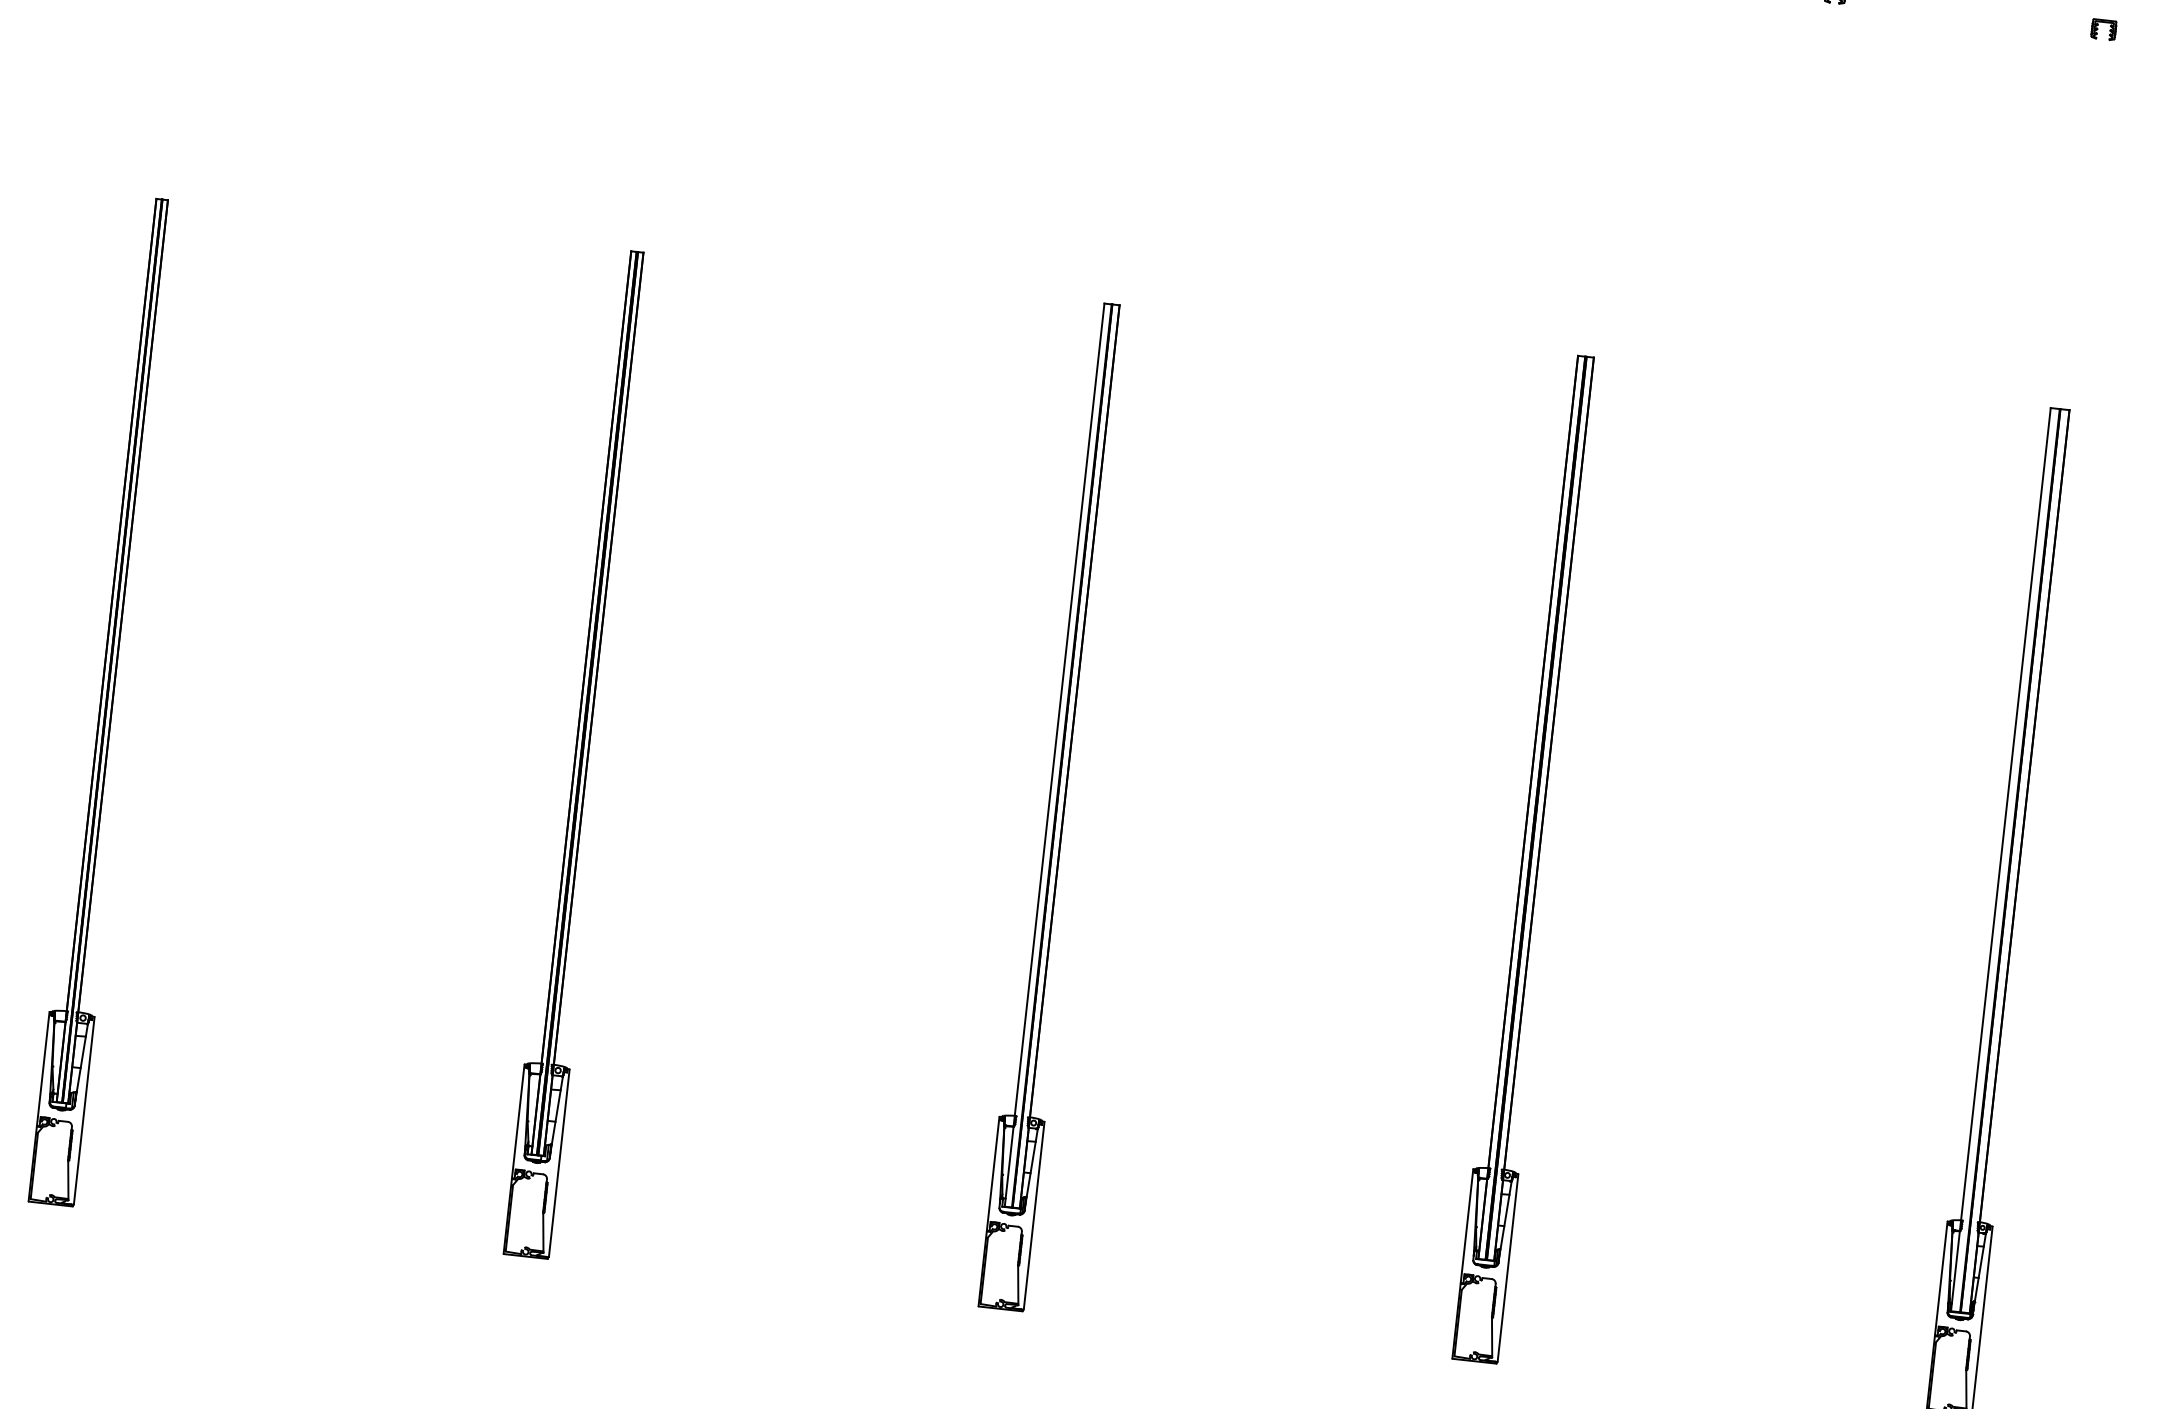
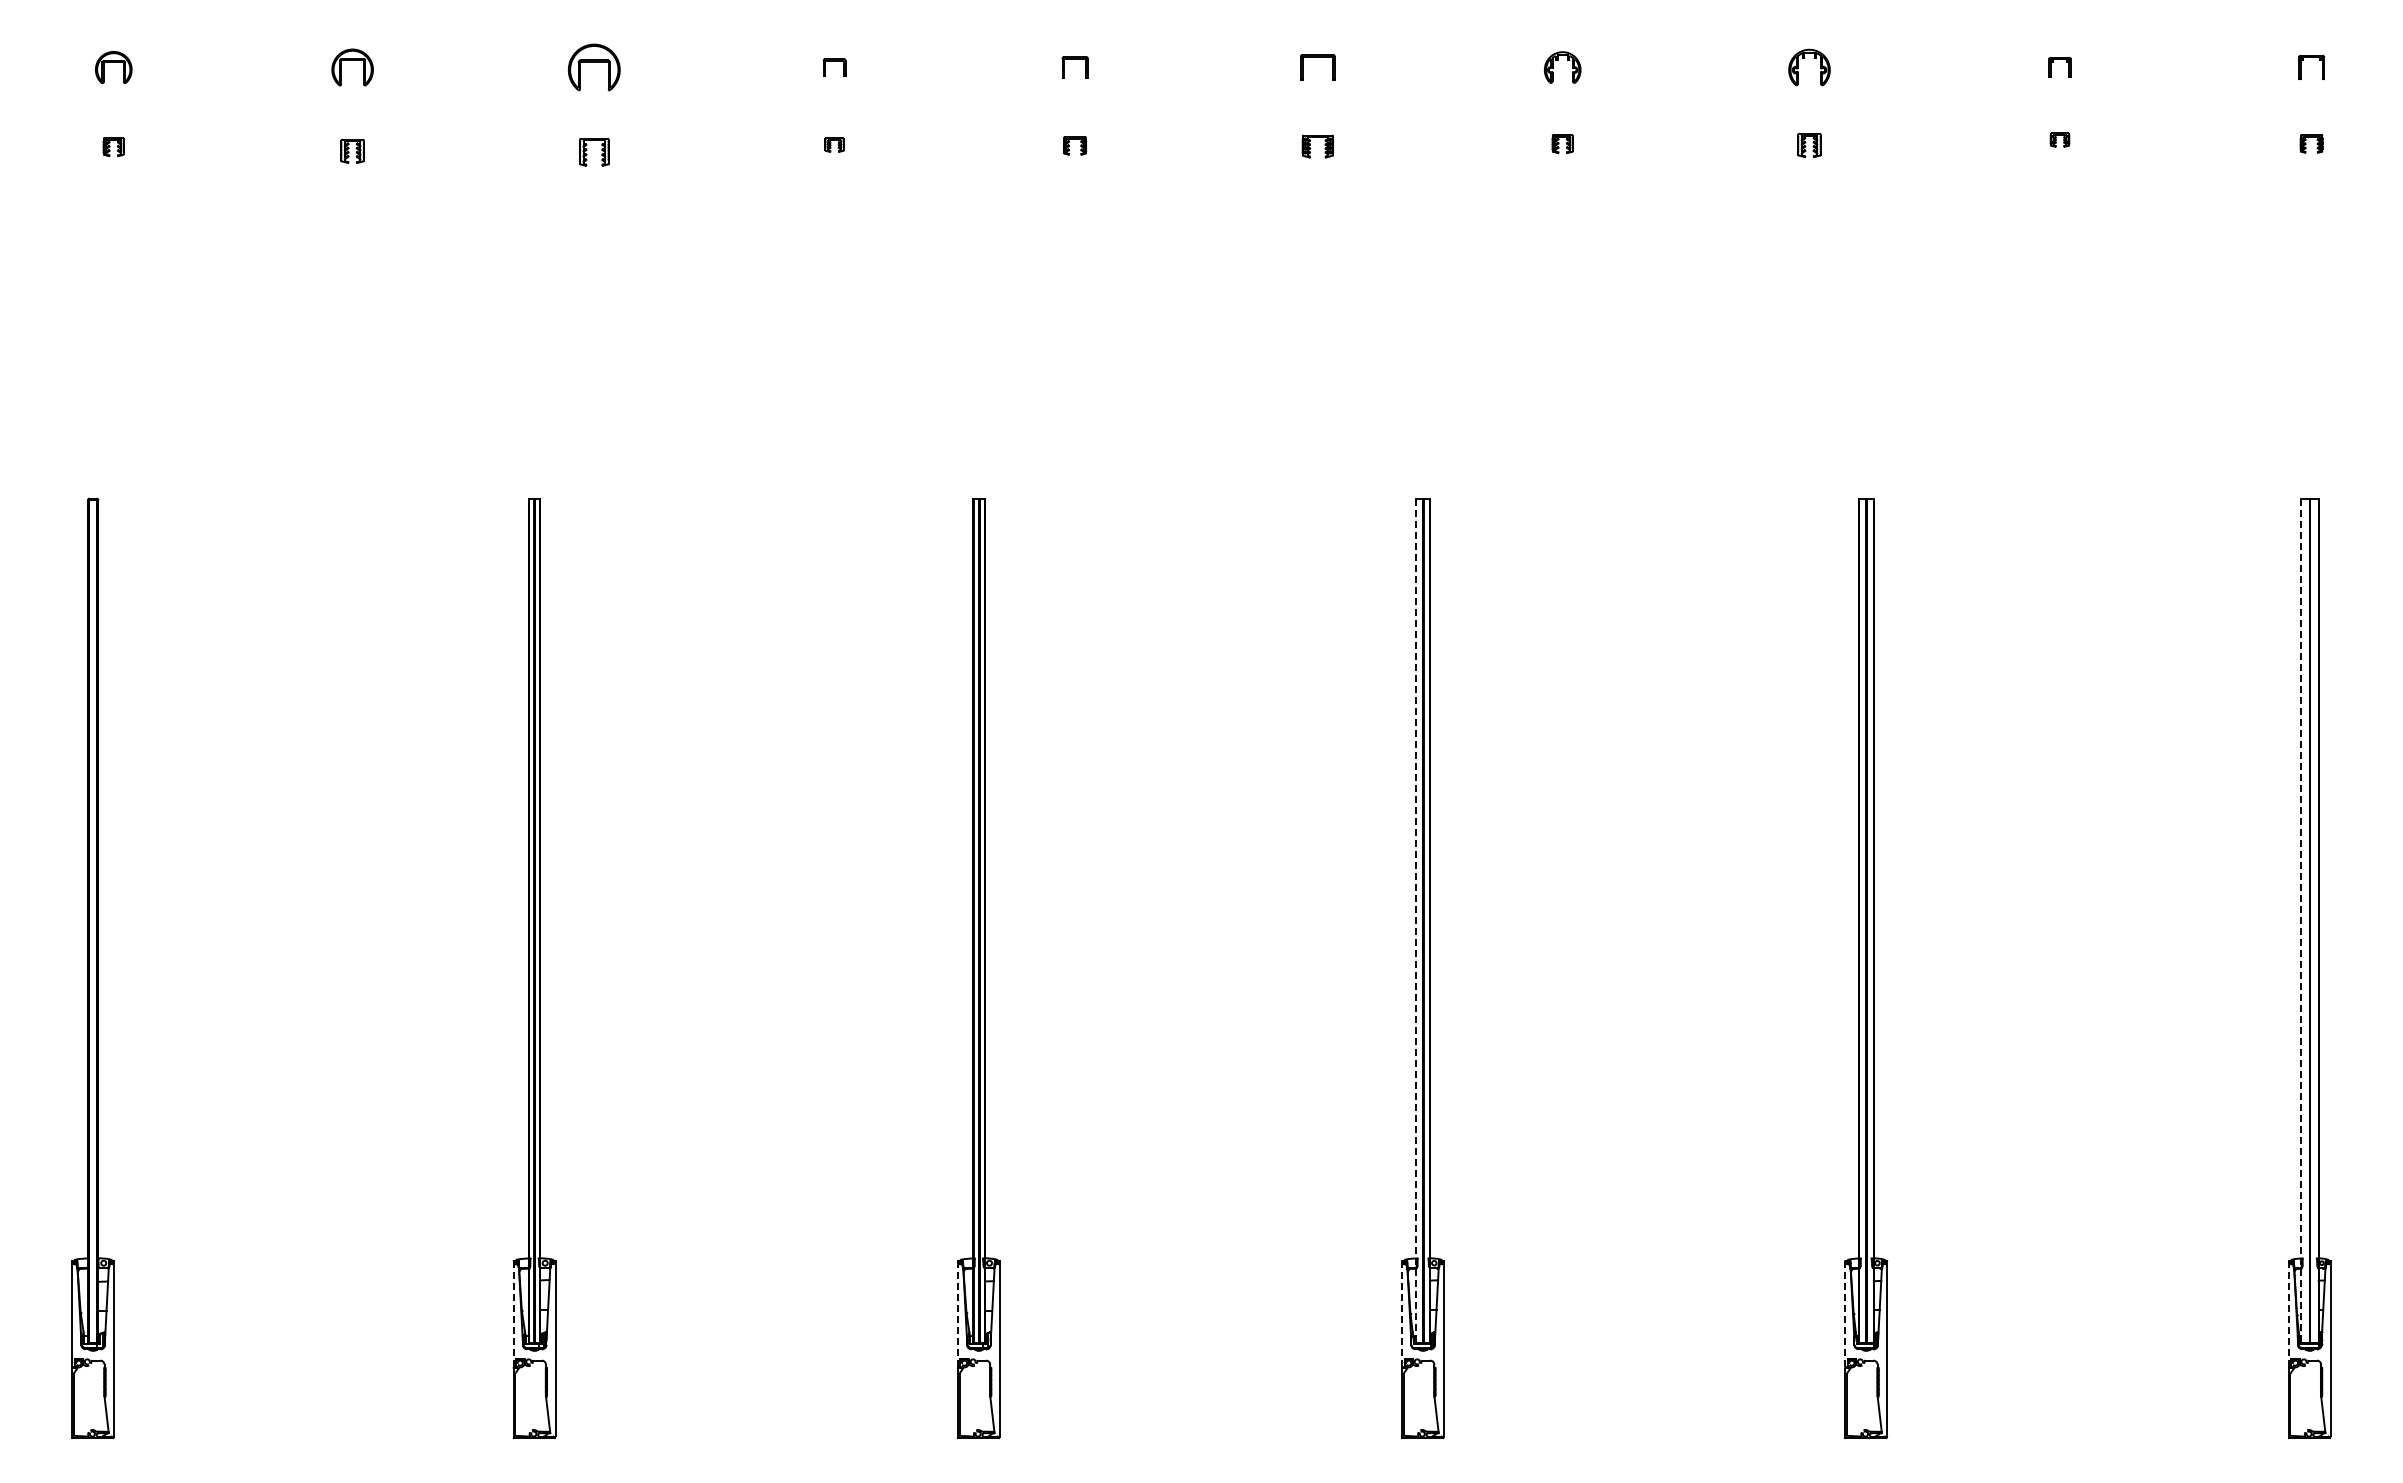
line: (1055, 755) -> (1416, 921), solid -> dashed
line: (2001, 860) -> (2301, 921), solid -> dashed
line: (43, 1069) -> (513, 1314), solid -> dashed
line: (517, 1121) -> (957, 1314), solid -> dashed
line: (993, 1174) -> (1402, 1314), solid -> dashed
line: (1467, 1226) -> (1845, 1314), solid -> dashed
line: (1940, 1278) -> (2288, 1314), solid -> dashed

